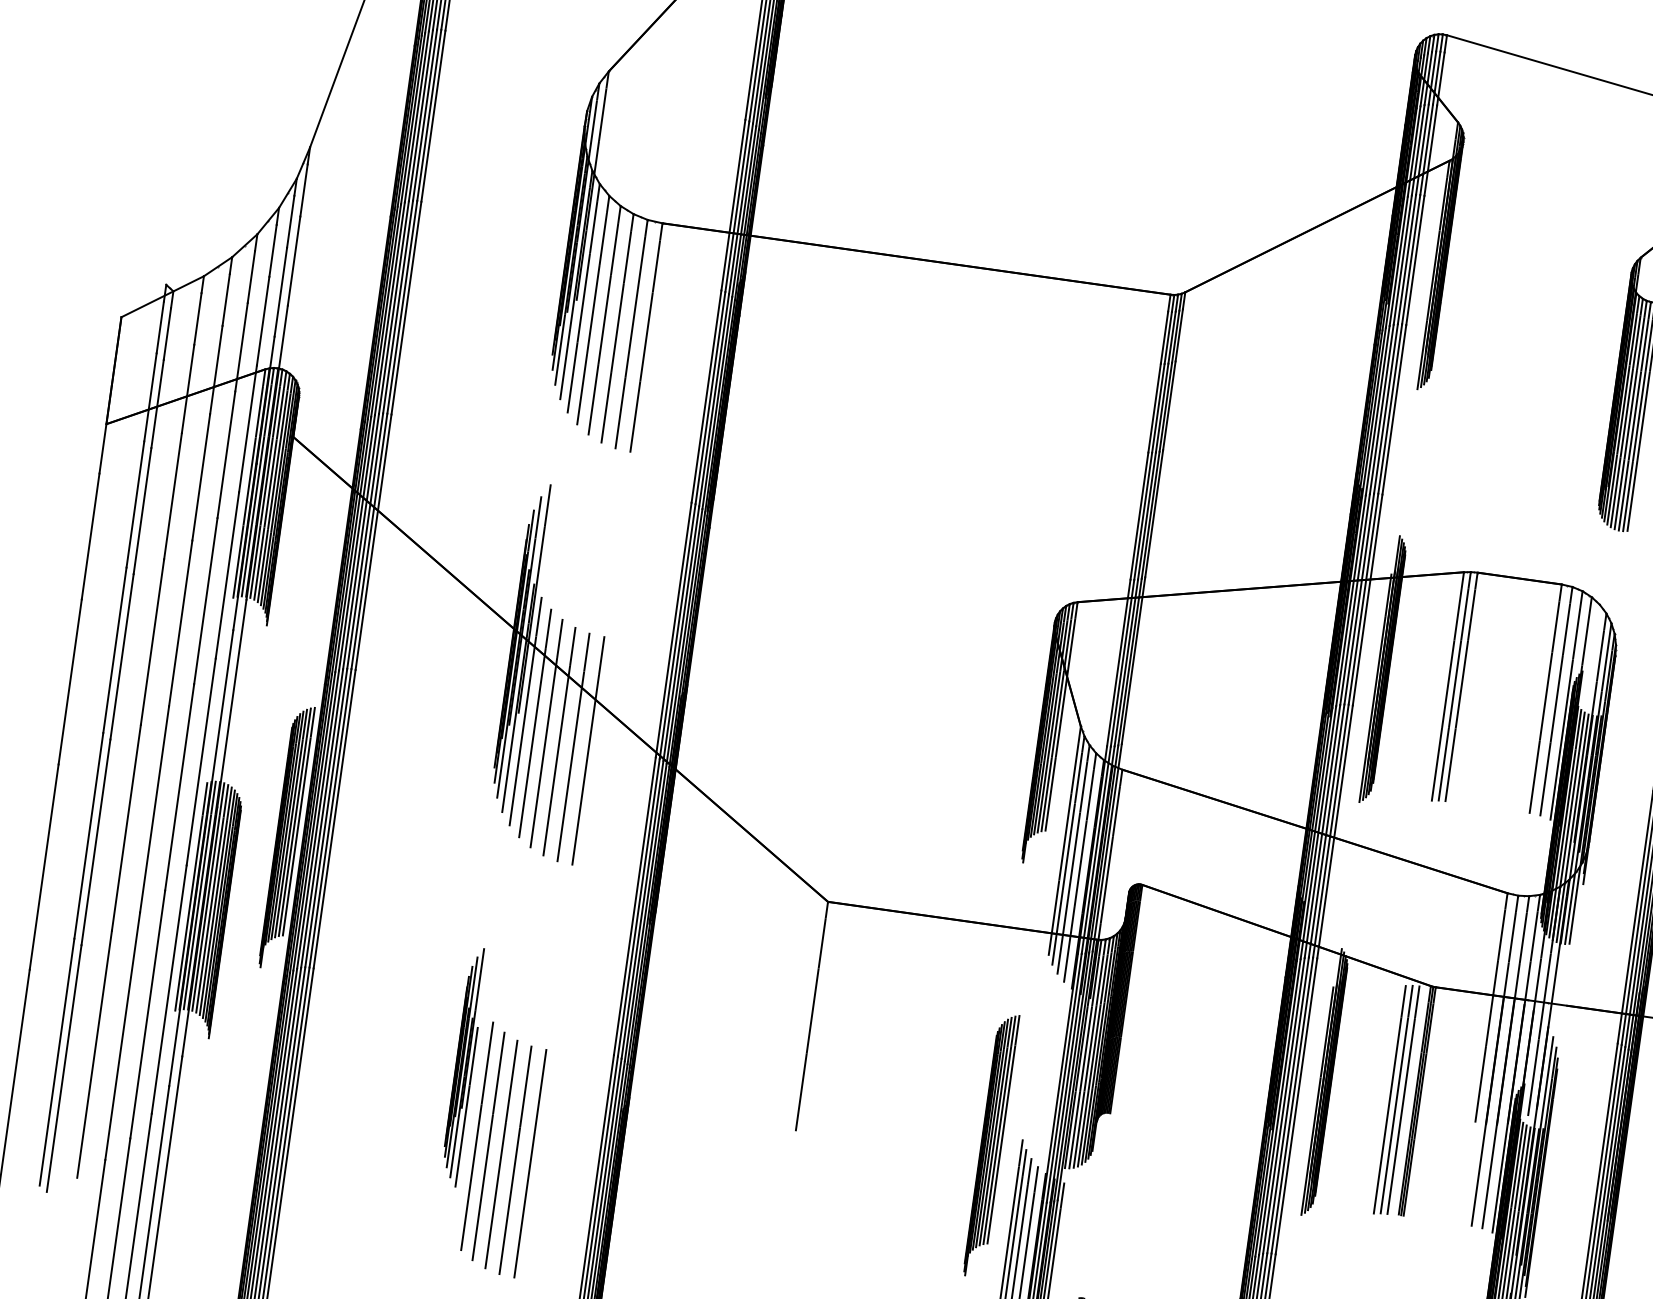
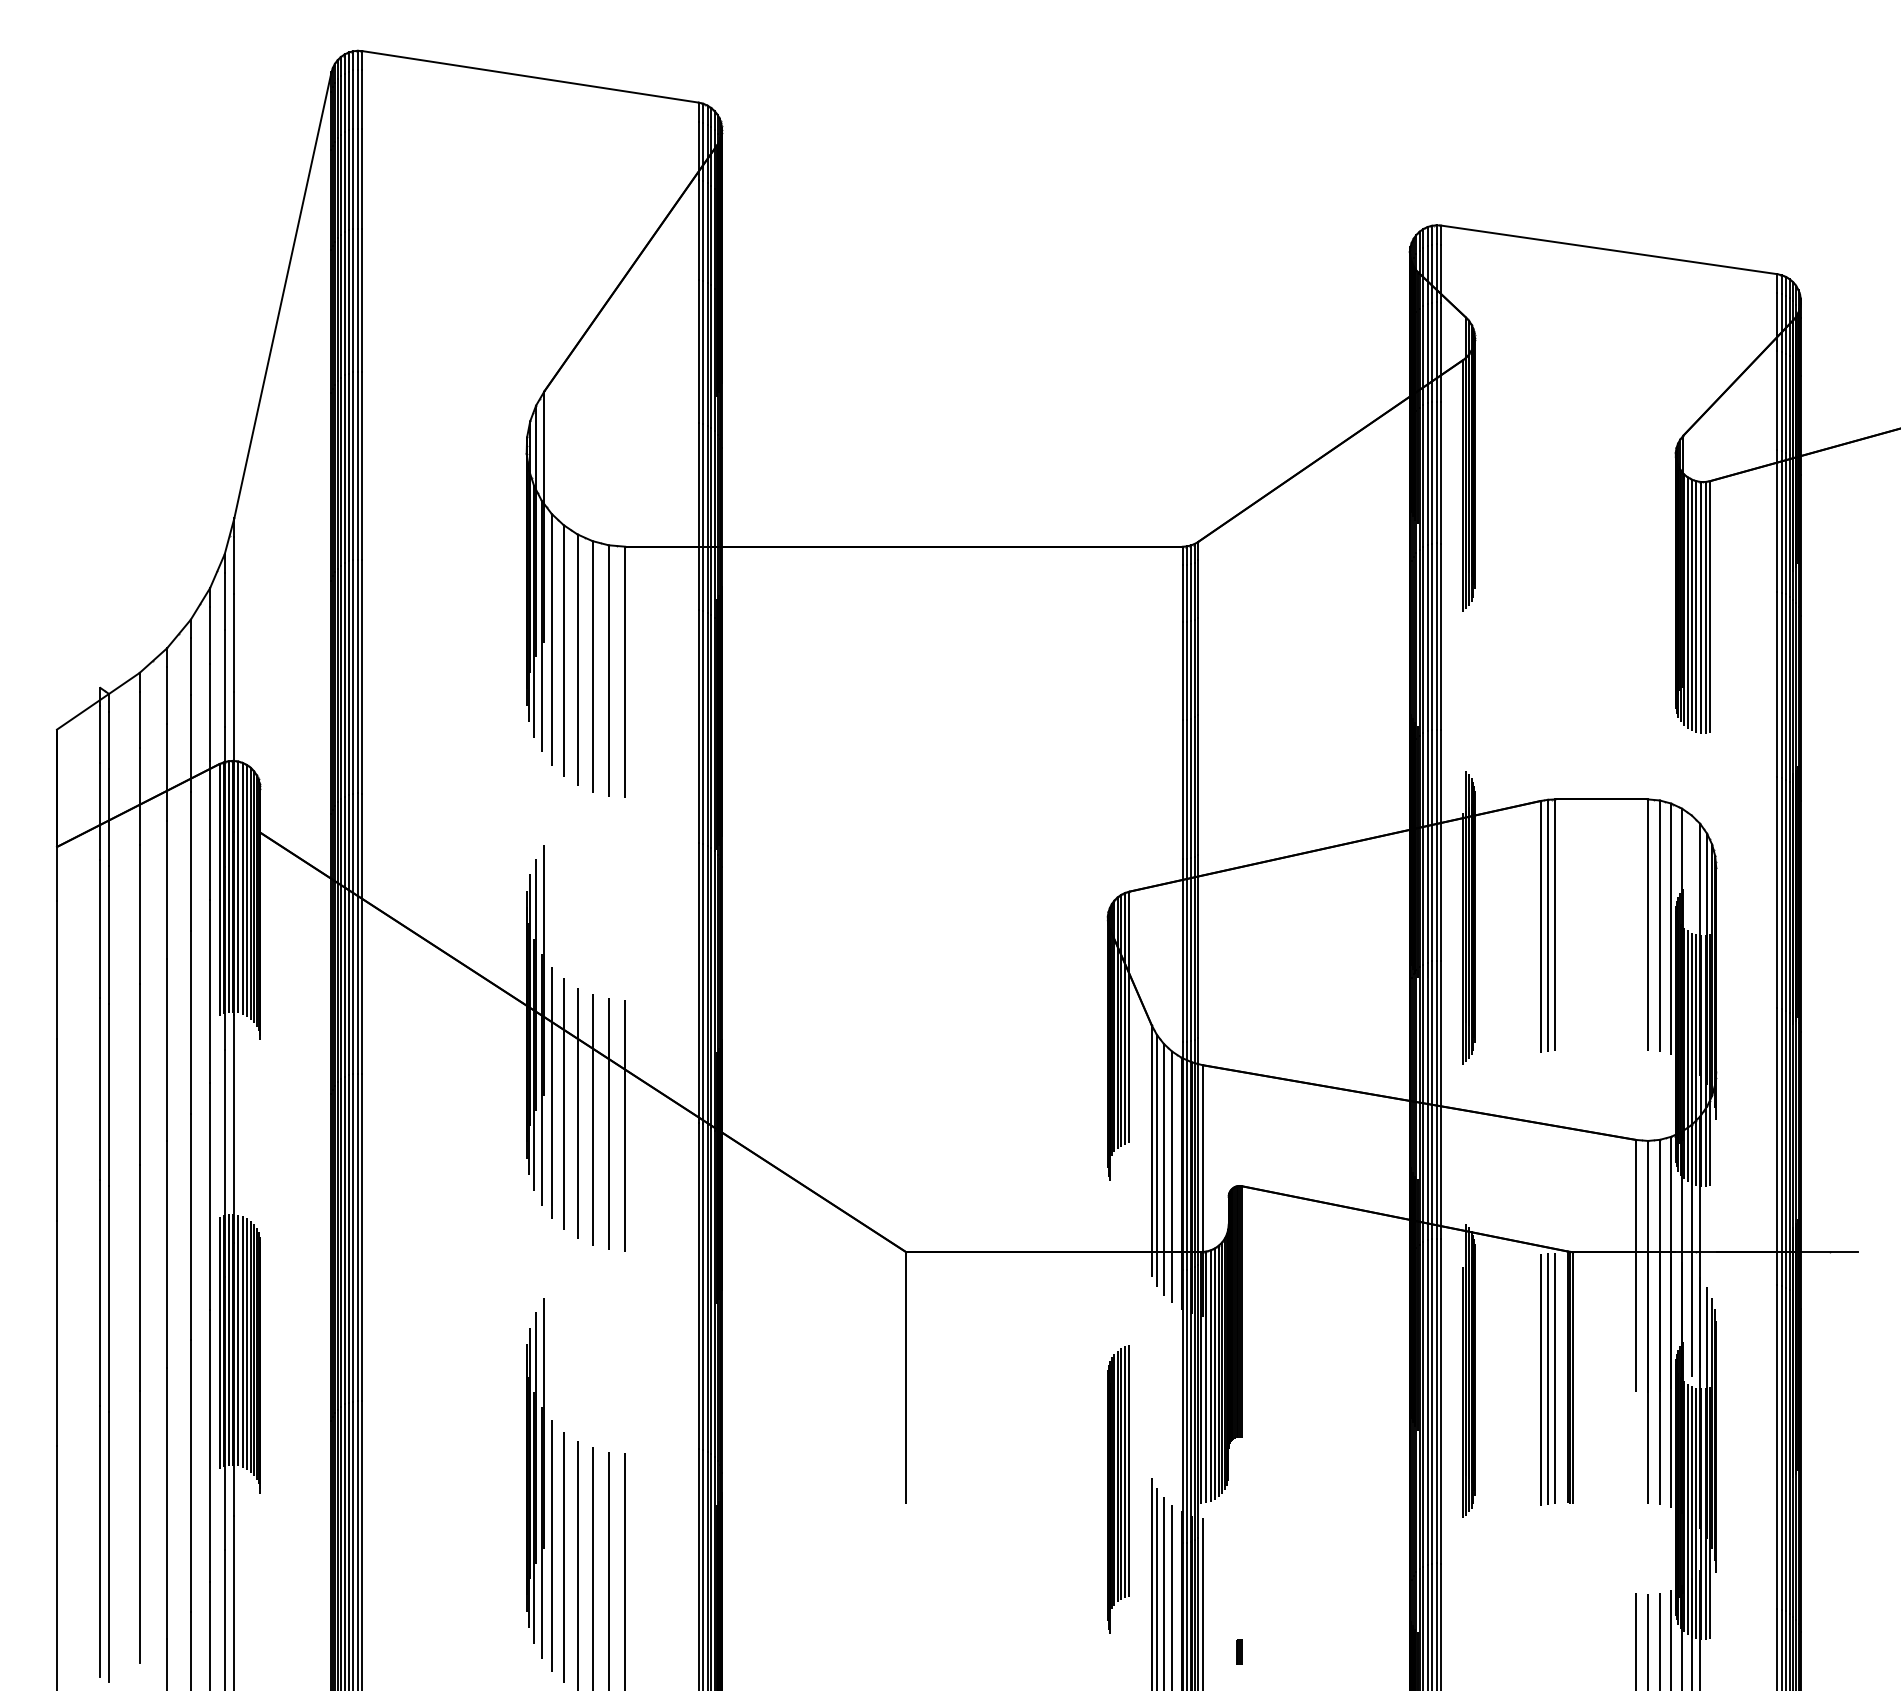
part: (286, 837) -> (313, 1264), removed
part: (464, 1066) -> (539, 1484), size x1.43

